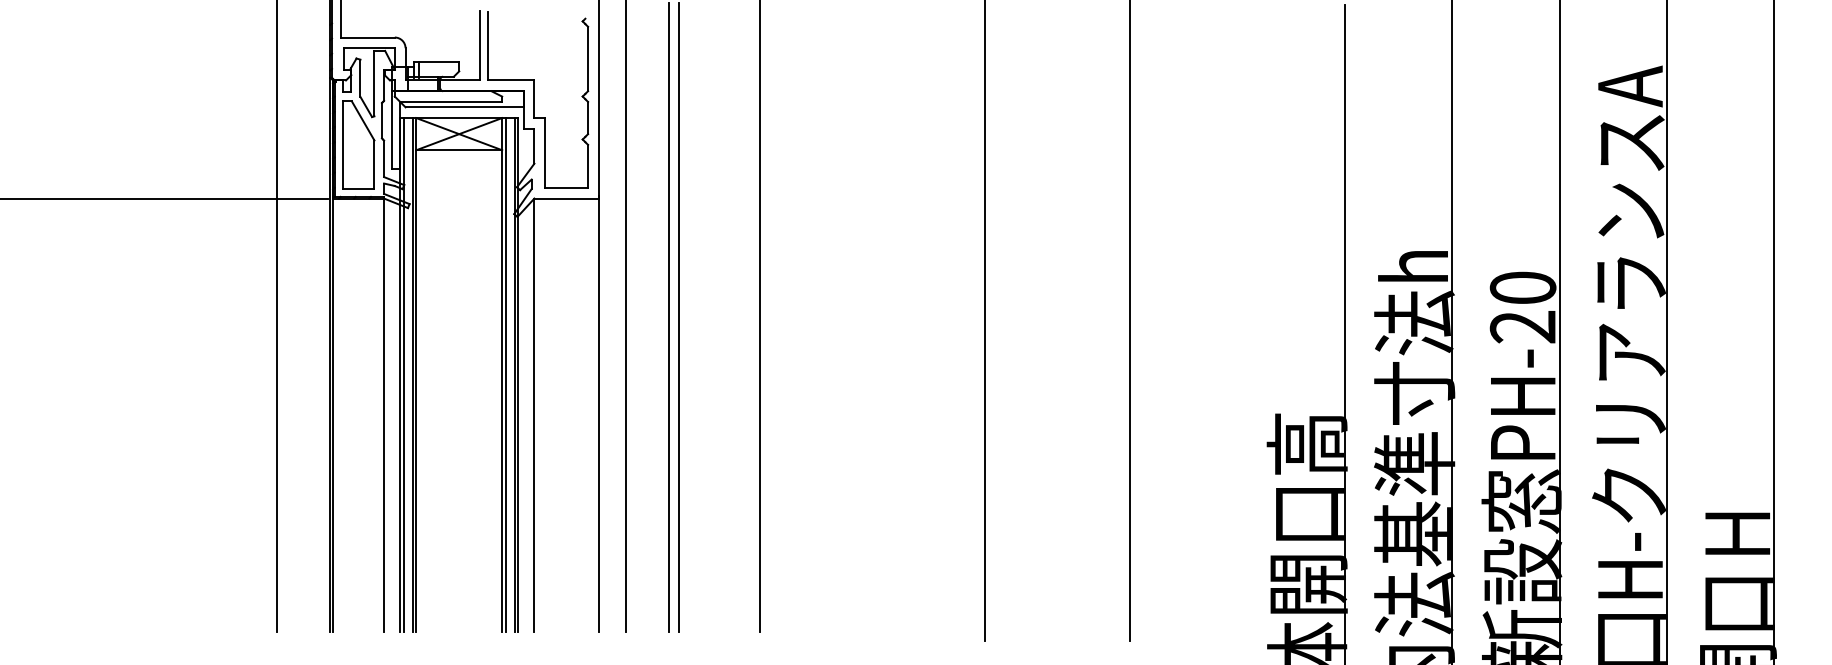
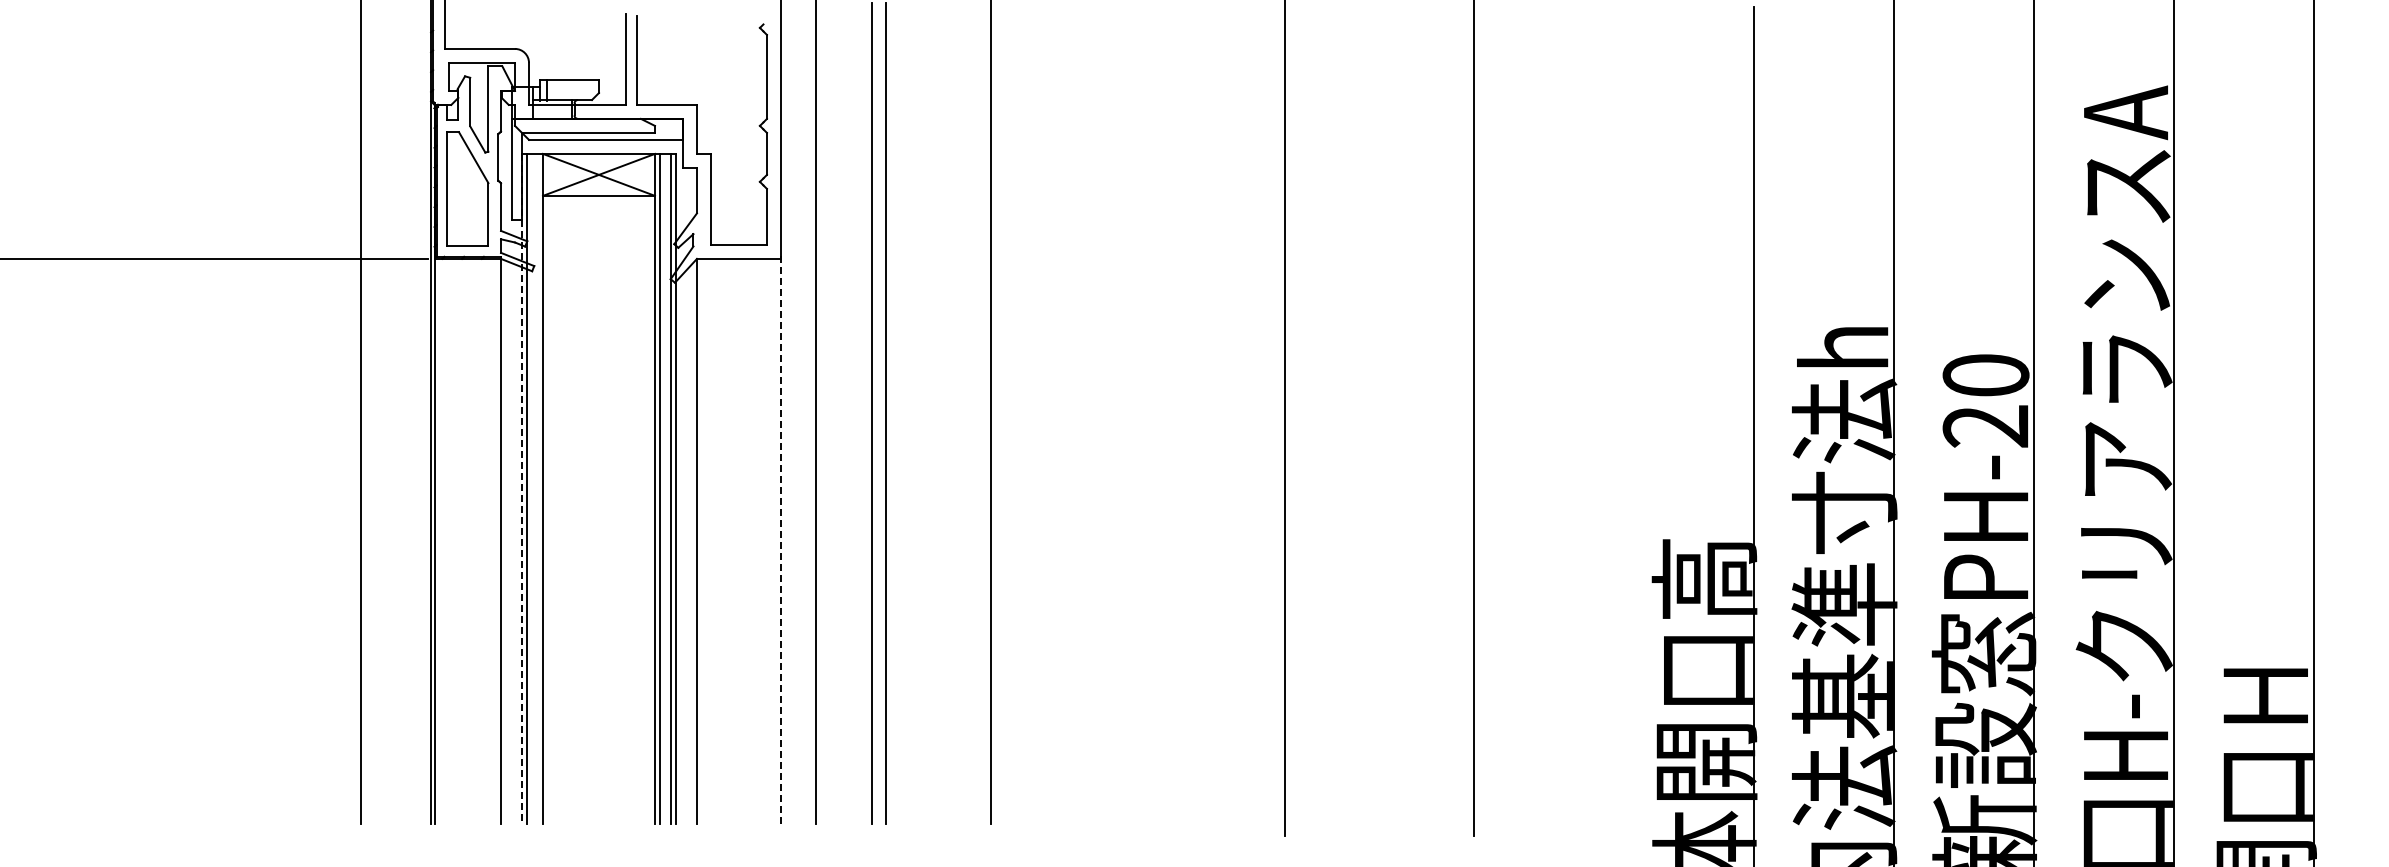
line: (412, 374) -> (538, 488), removed
line: (400, 375) -> (522, 489), solid -> dashed
line: (598, 413) -> (780, 539), solid -> dashed

